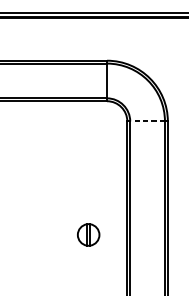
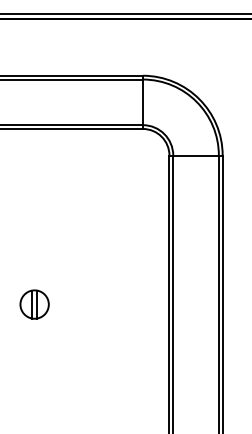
line: (147, 121) -> (196, 155), dashed -> solid
part: (88, 234) -> (34, 304), moved

